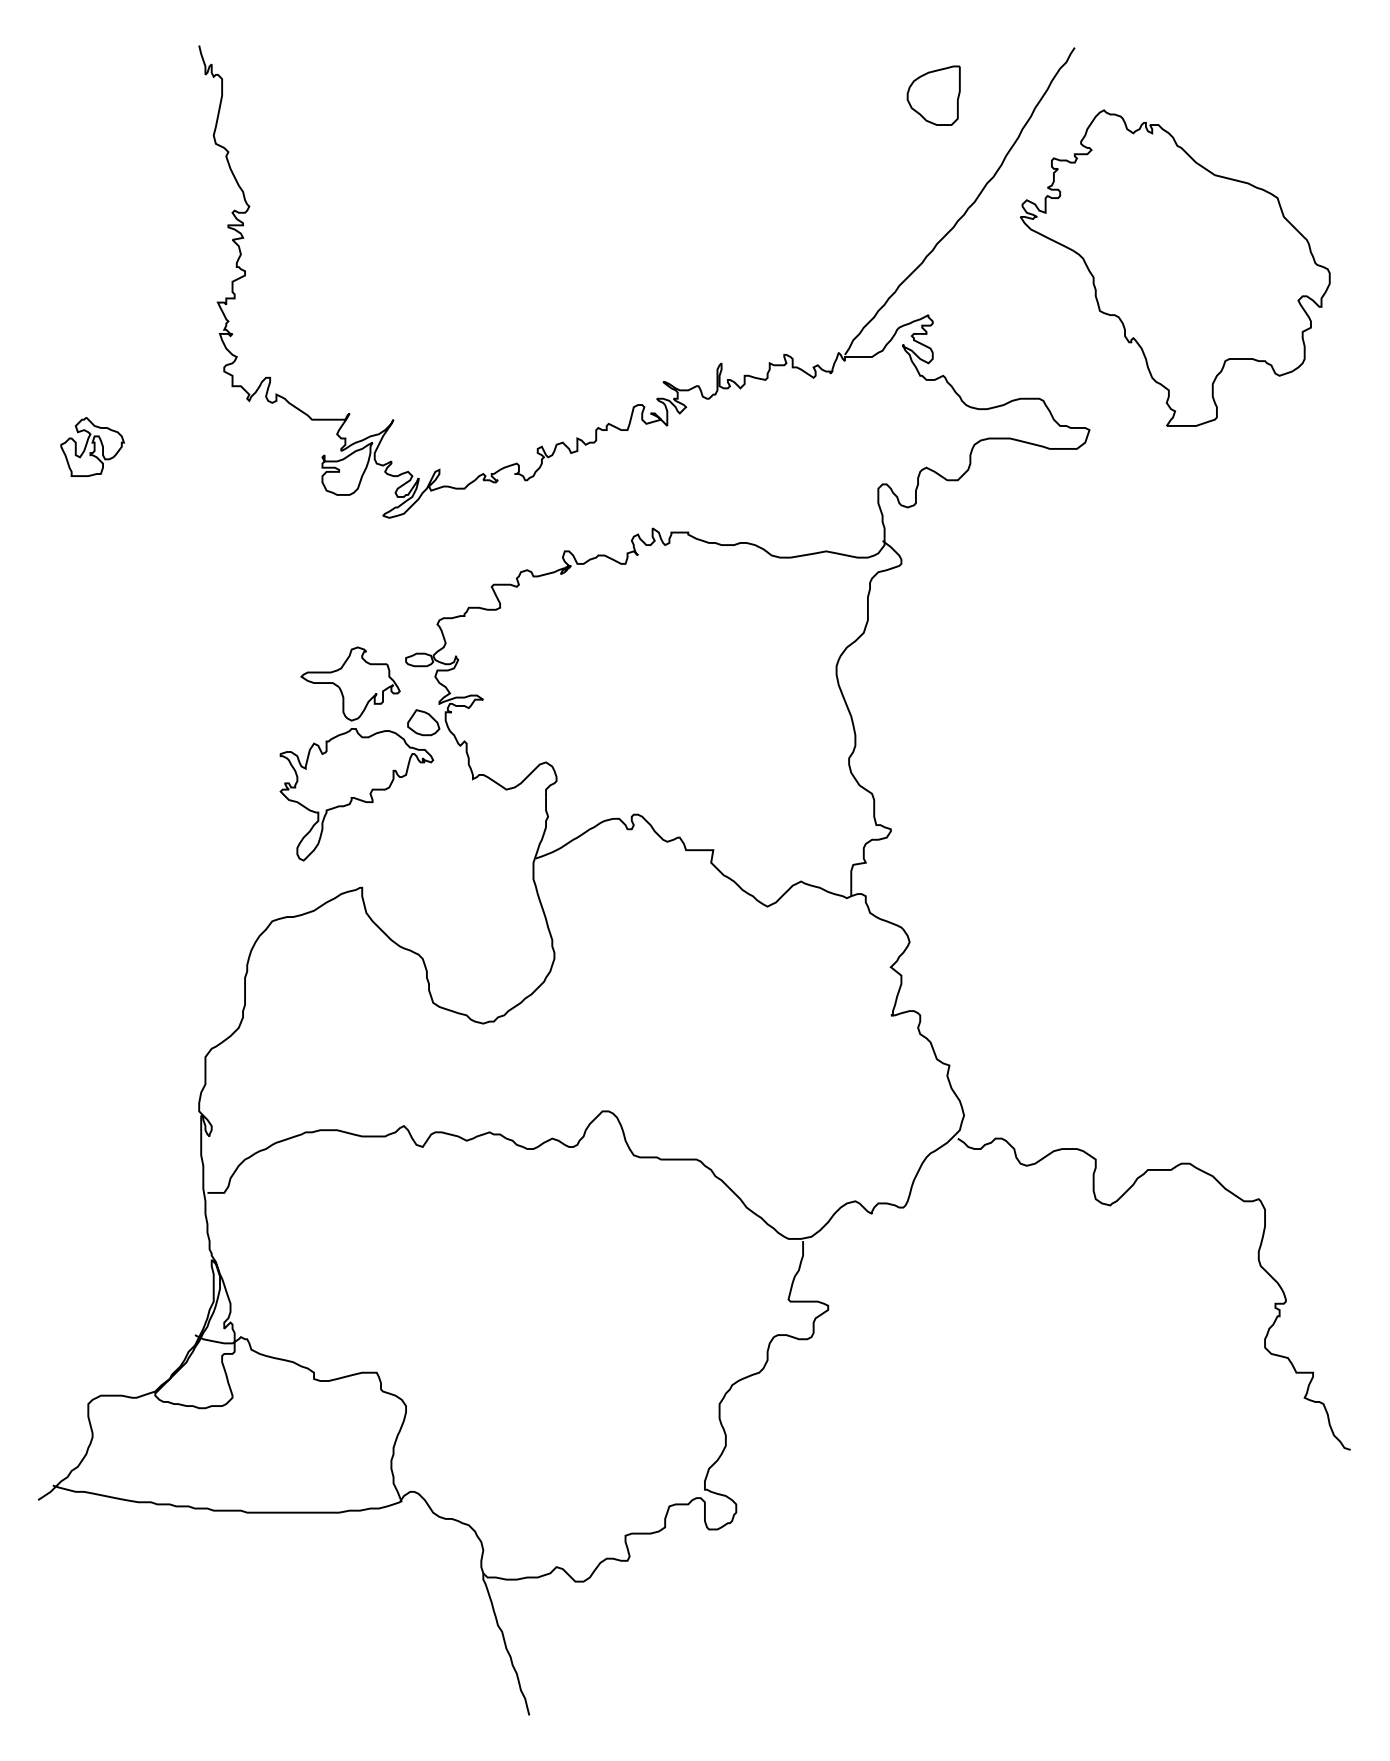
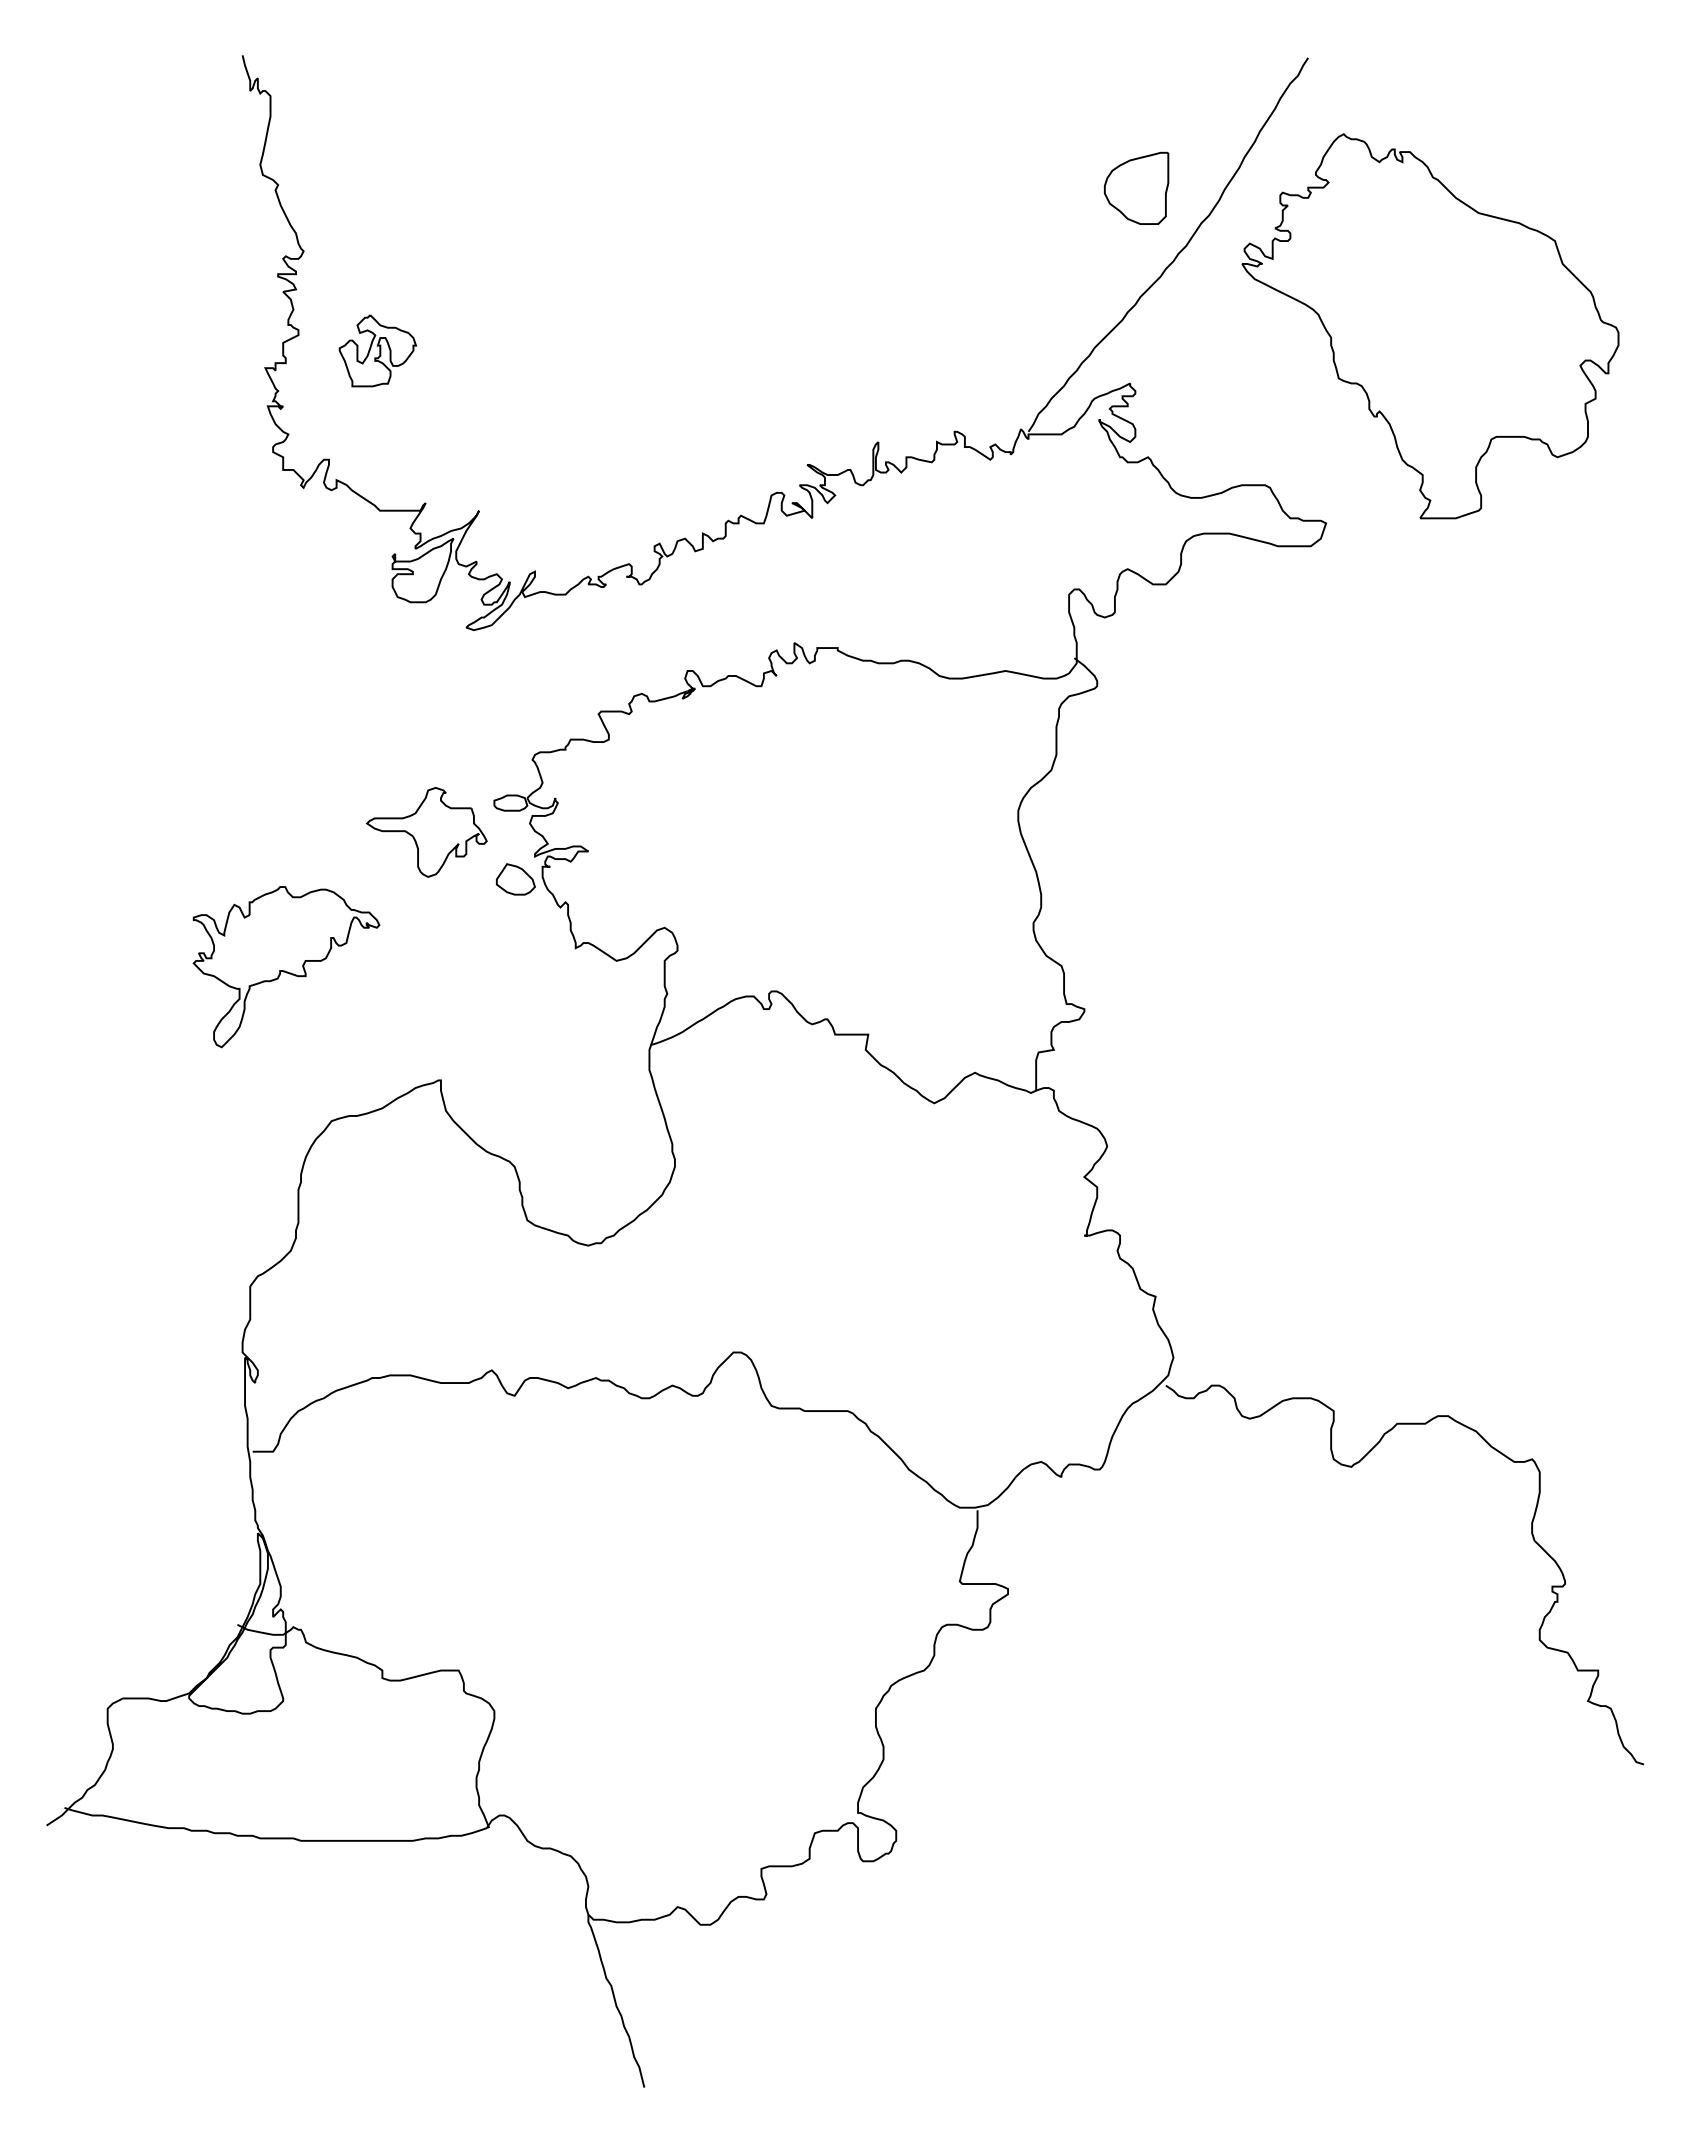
part: (933, 94) -> (1136, 187), moved
part: (92, 446) -> (377, 350), moved
part: (356, 795) -> (286, 967), moved

